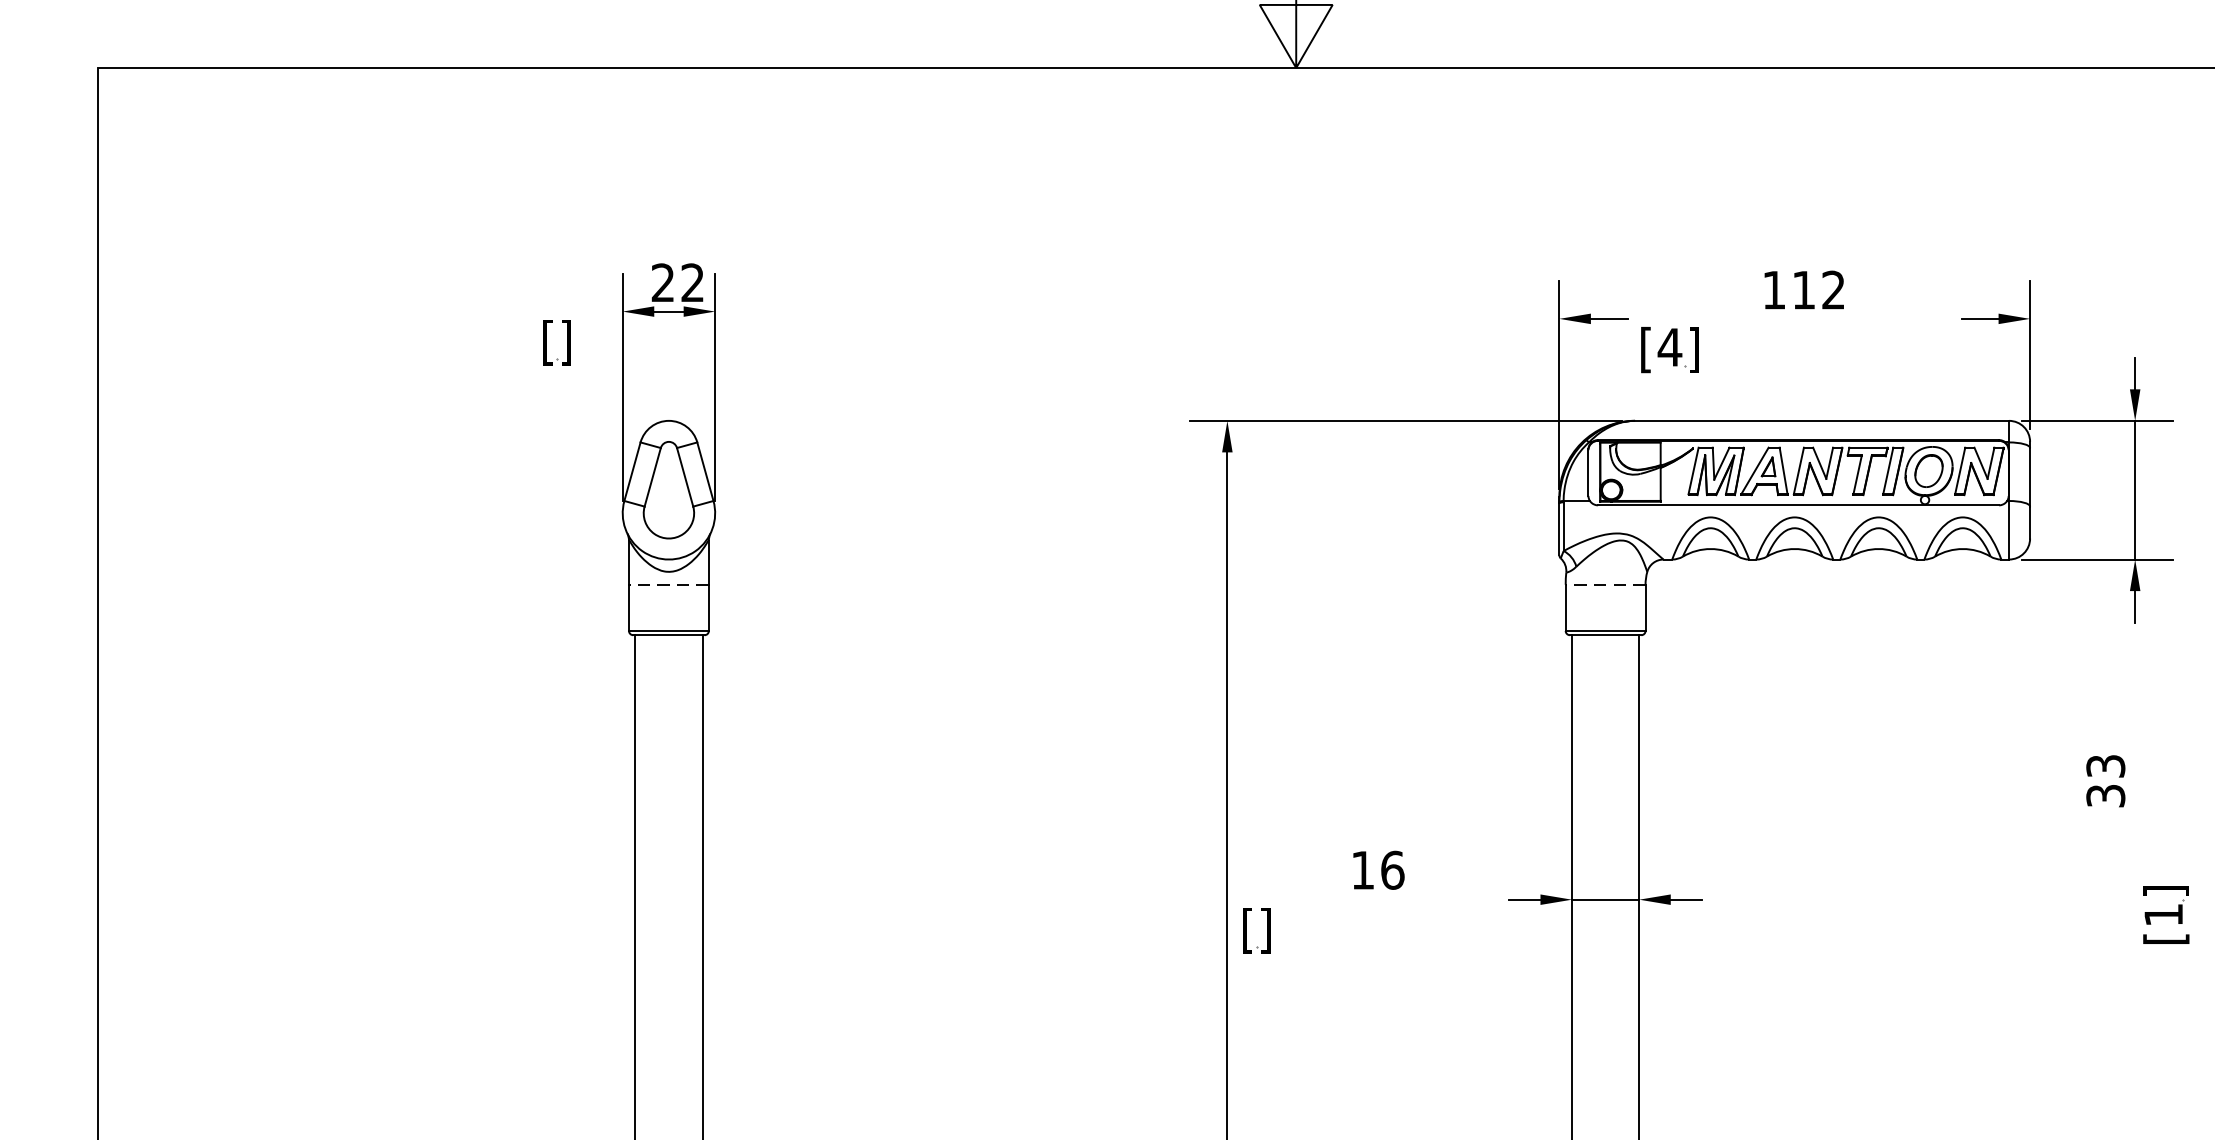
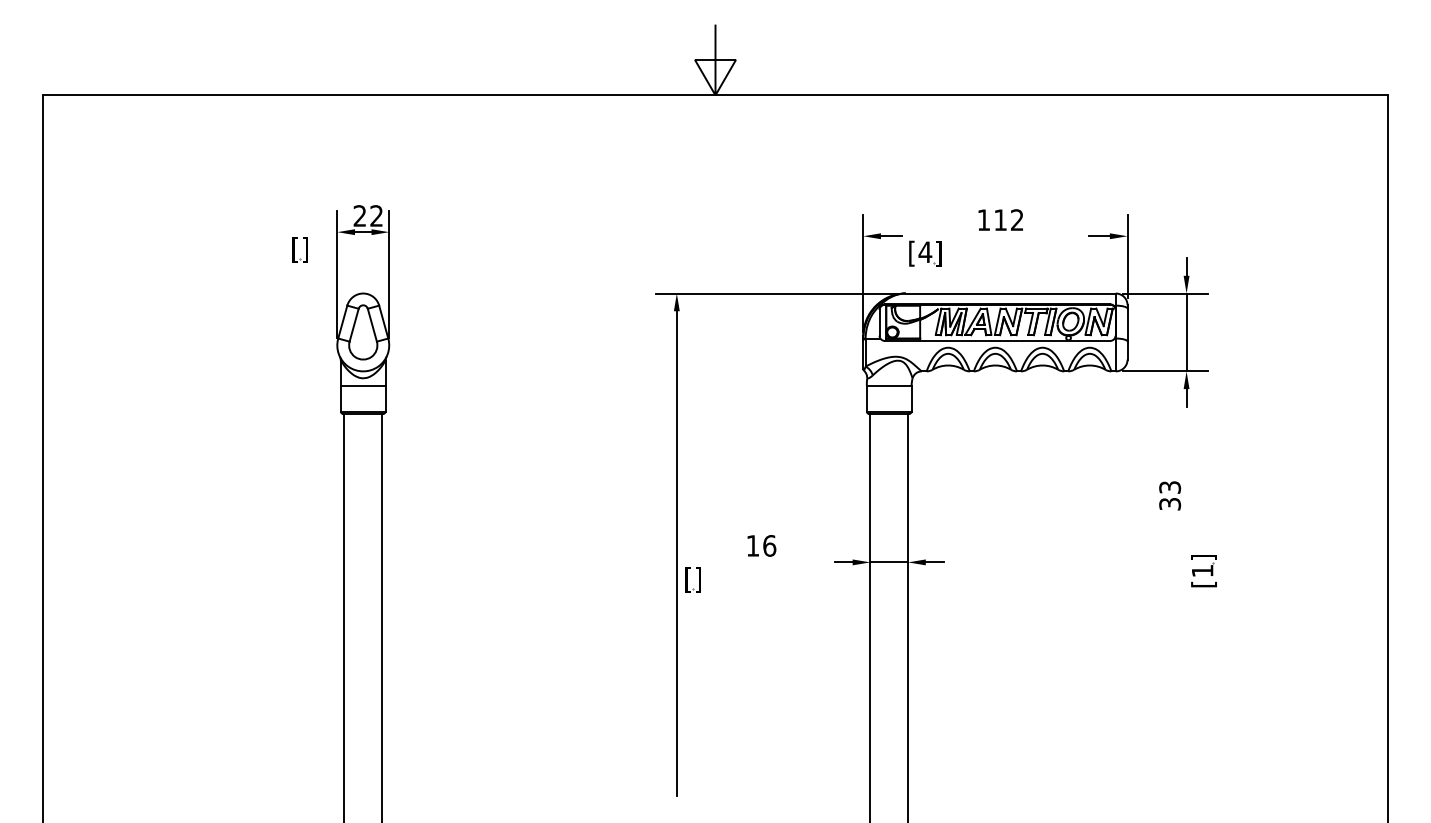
line: (667, 584) -> (362, 385), dashed -> solid
line: (1604, 584) -> (888, 385), dashed -> solid

